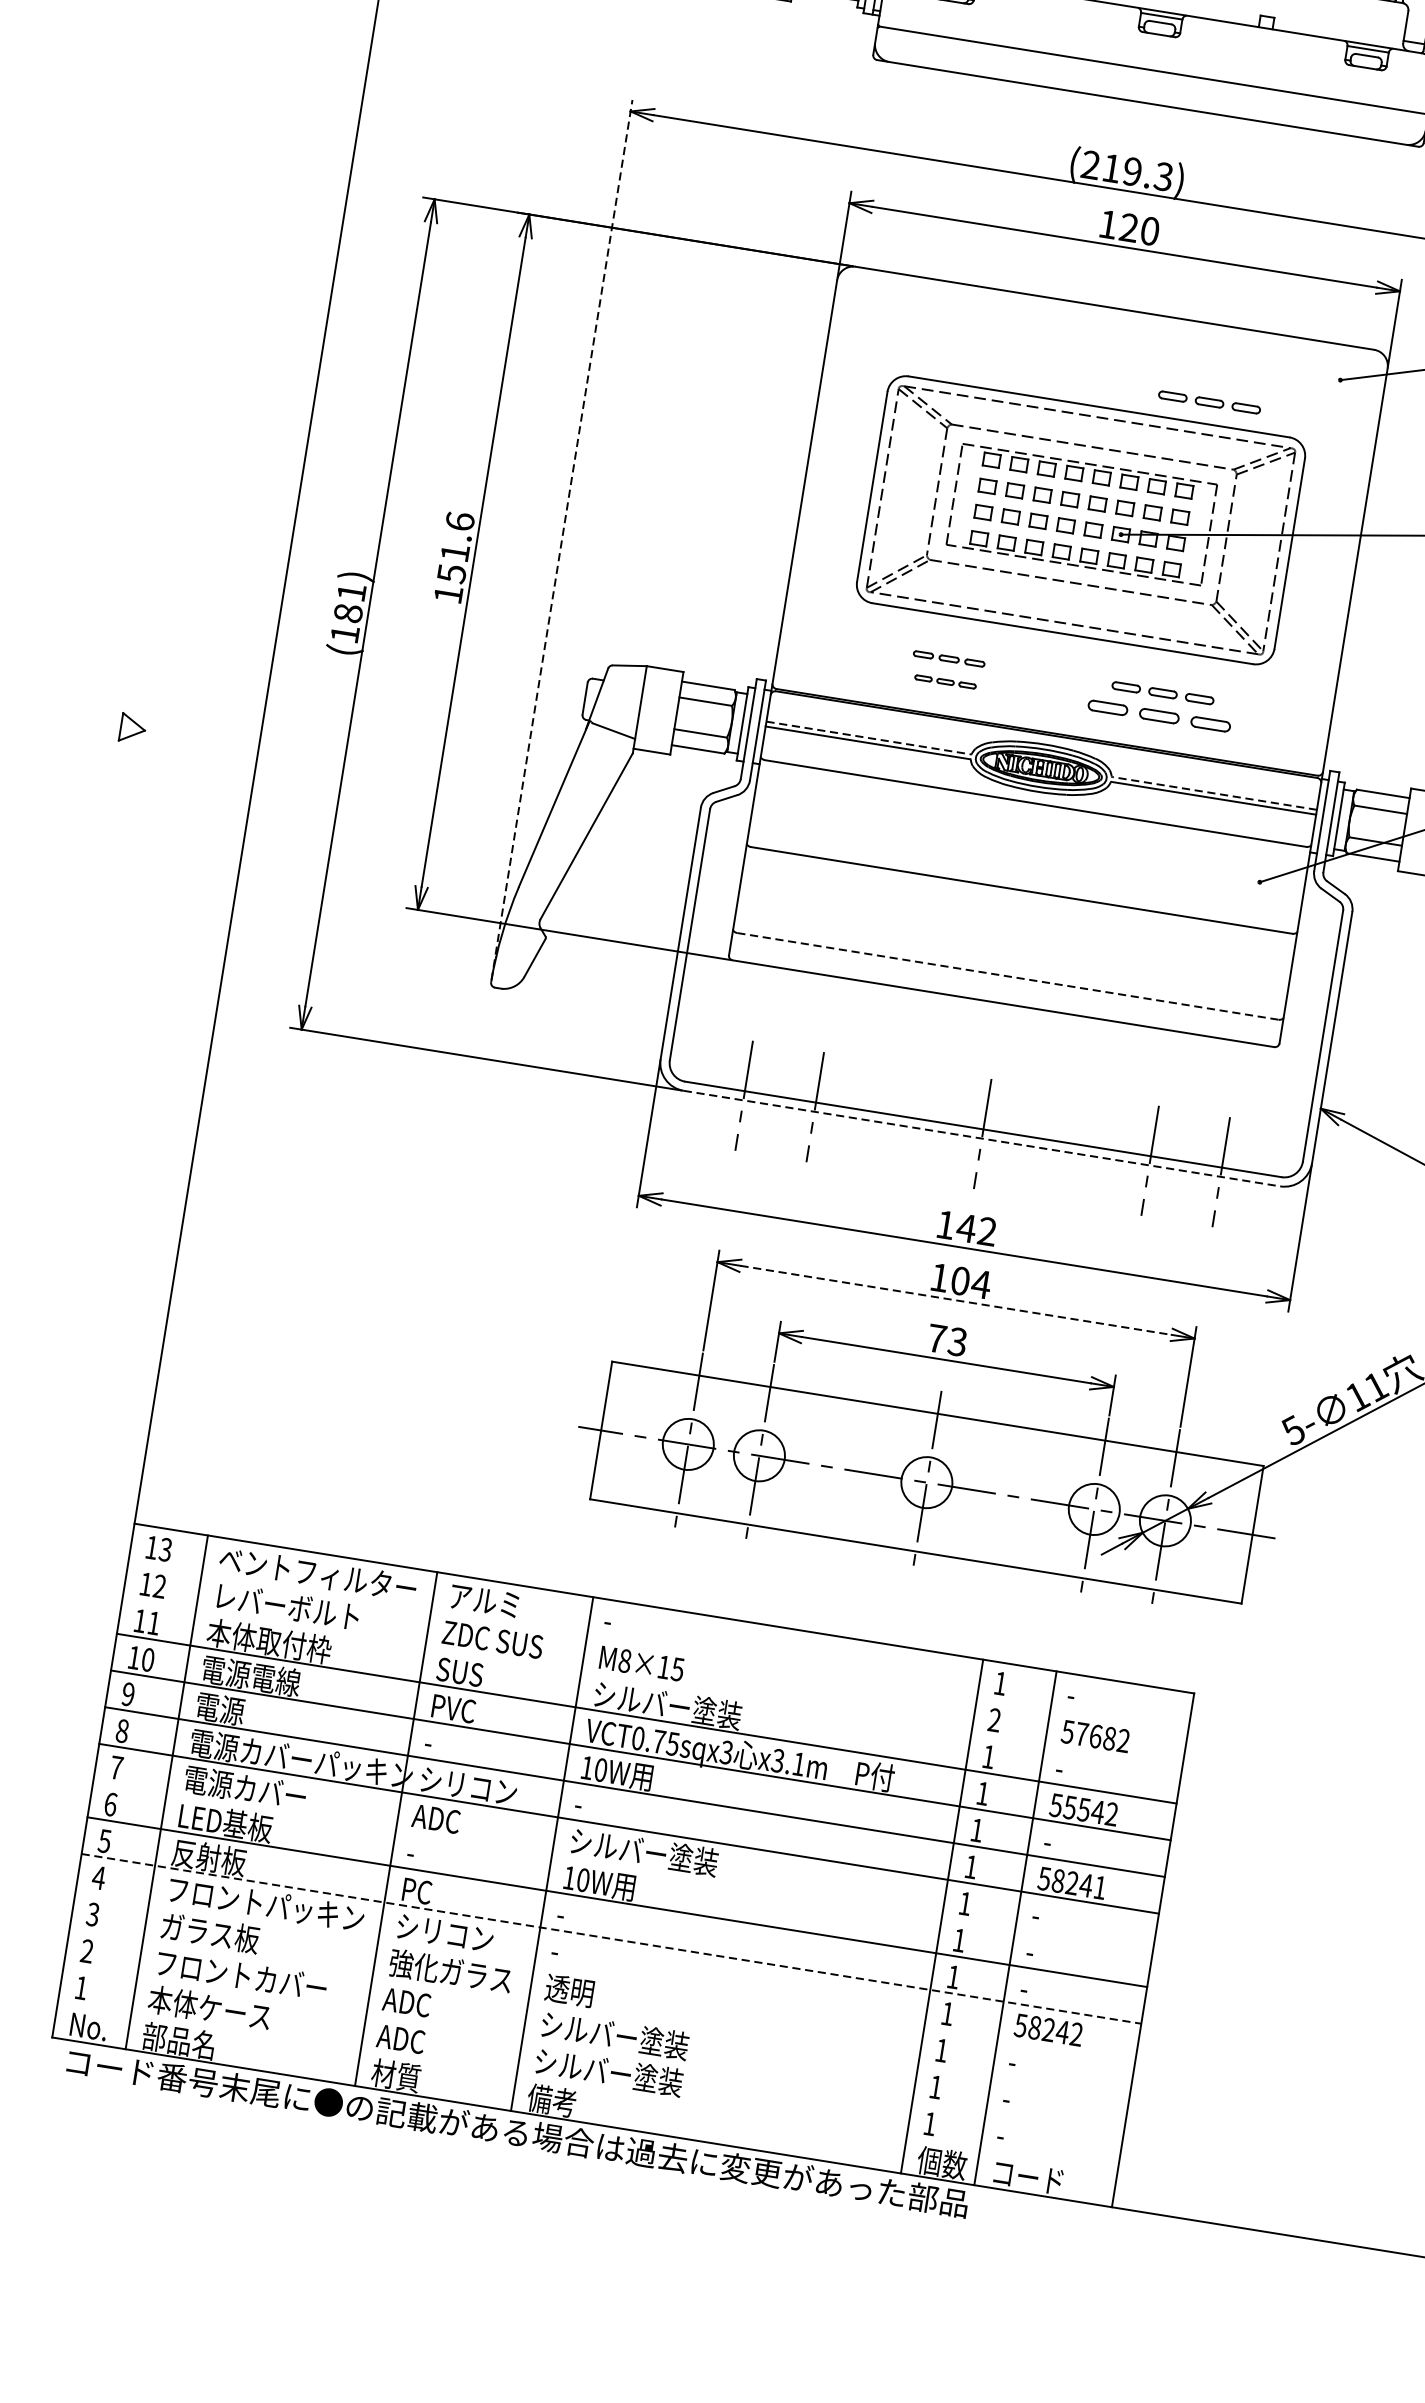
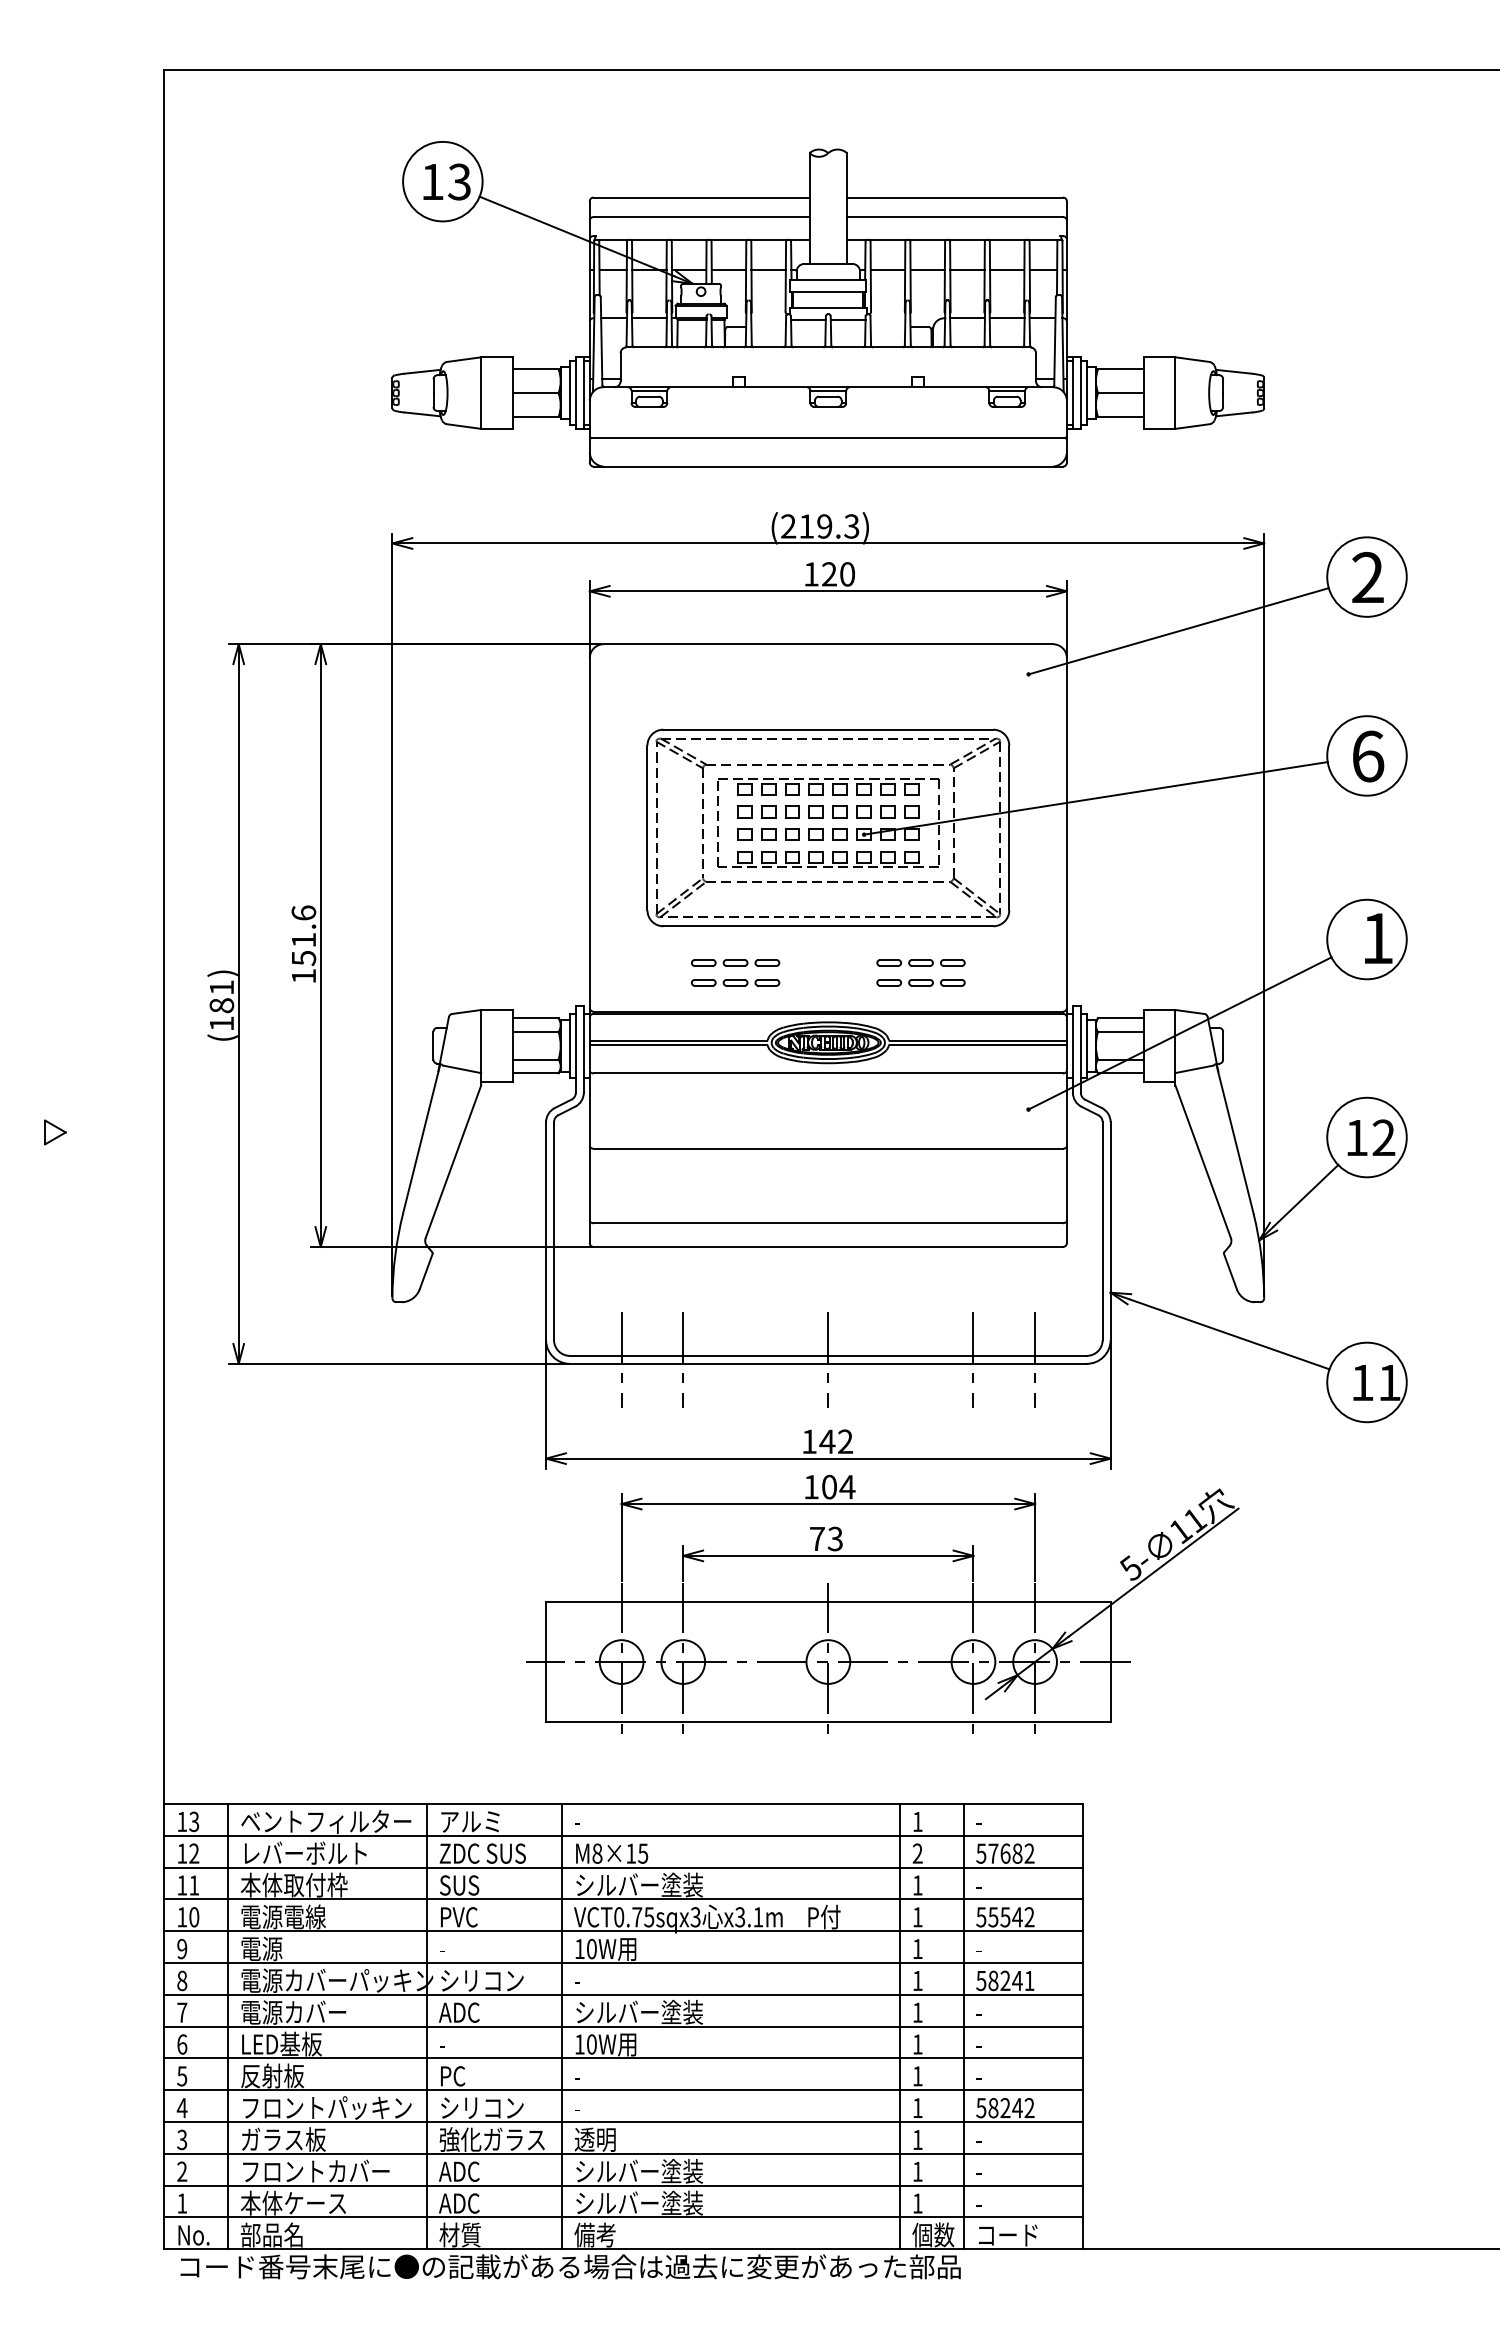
part: (1209, 401) -> (920, 710), removed
line: (562, 539) -> (392, 914), dashed -> solid
part: (949, 658) -> (735, 962), size x1.43
part: (945, 681) -> (735, 982), size x1.67
part: (1158, 715) -> (920, 982), size x0.71
line: (868, 737) -> (678, 1040), dashed -> solid
line: (1214, 793) -> (978, 1040), dashed -> solid
line: (1008, 976) -> (828, 1223), dashed -> solid
line: (982, 1138) -> (828, 1363), dashed -> solid
line: (956, 1300) -> (828, 1504), dashed -> solid
line: (658, 1644) -> (623, 1835), added
line: (652, 1681) -> (623, 1867), added
line: (623, 1865) -> (623, 2026), added
line: (612, 1939) -> (624, 2090), dashed -> solid
line: (605, 1976) -> (623, 2122), added
line: (599, 2011) -> (623, 2153), added
line: (593, 2048) -> (623, 2185), added
line: (587, 2085) -> (623, 2217), added

